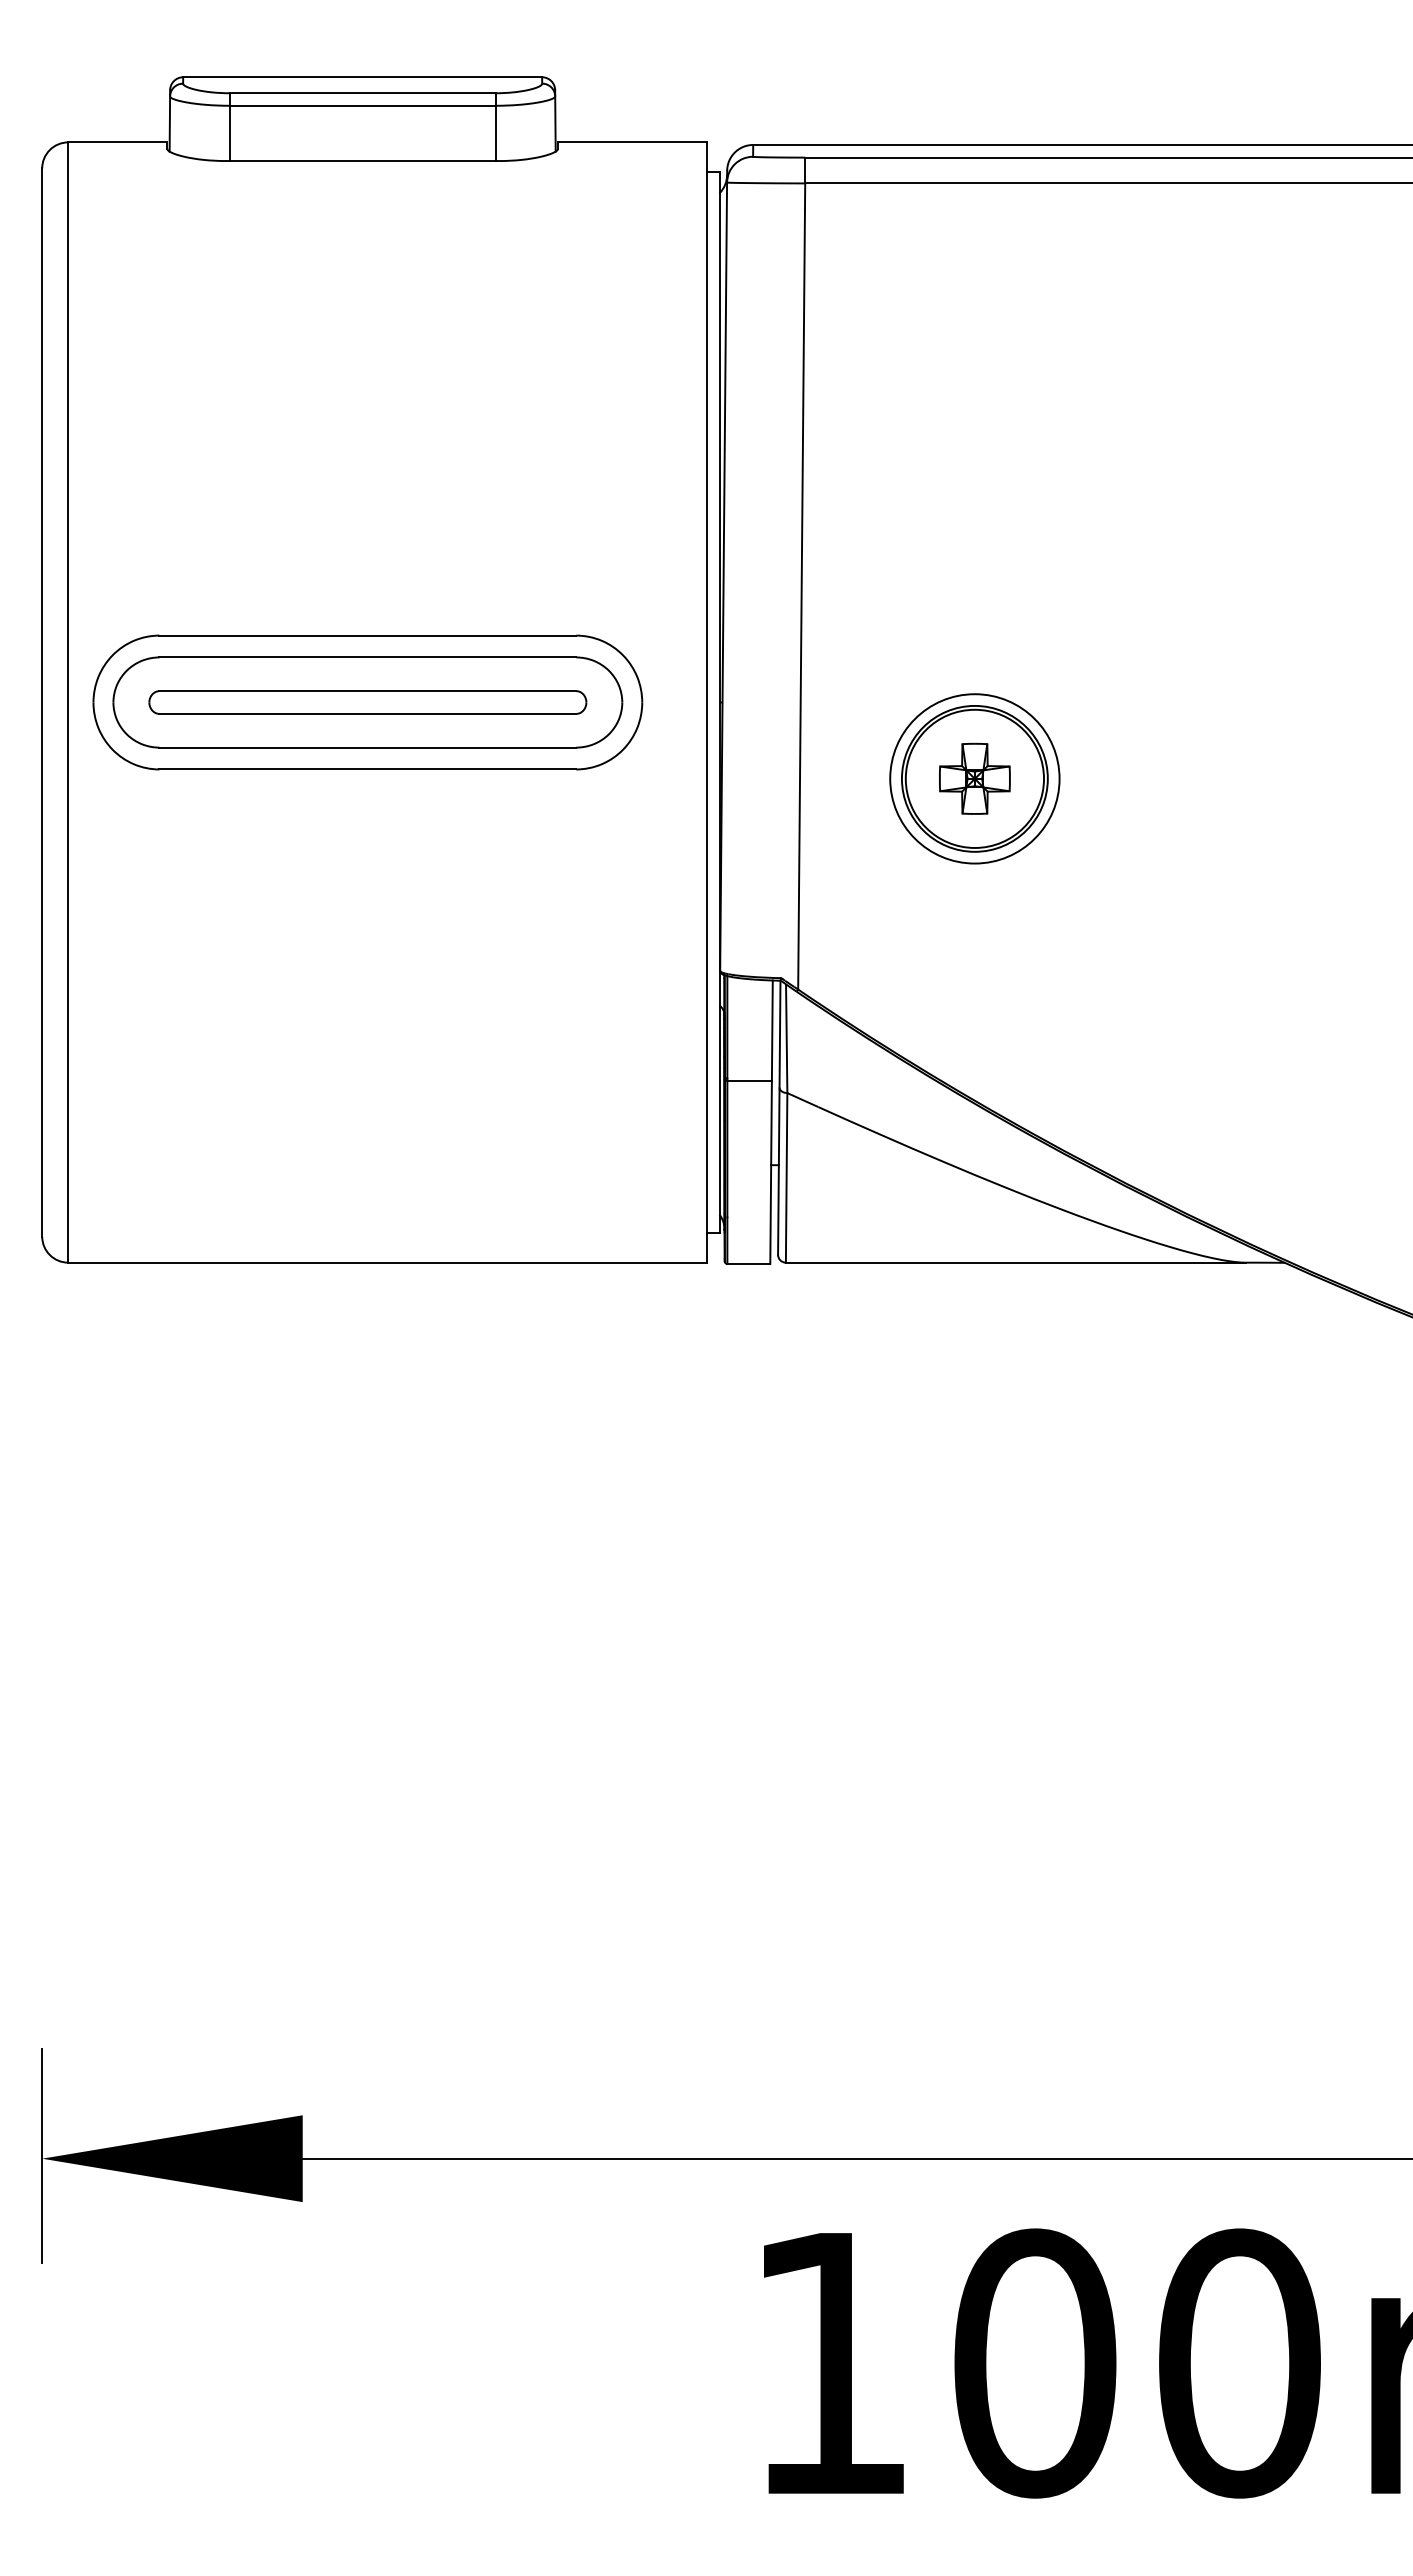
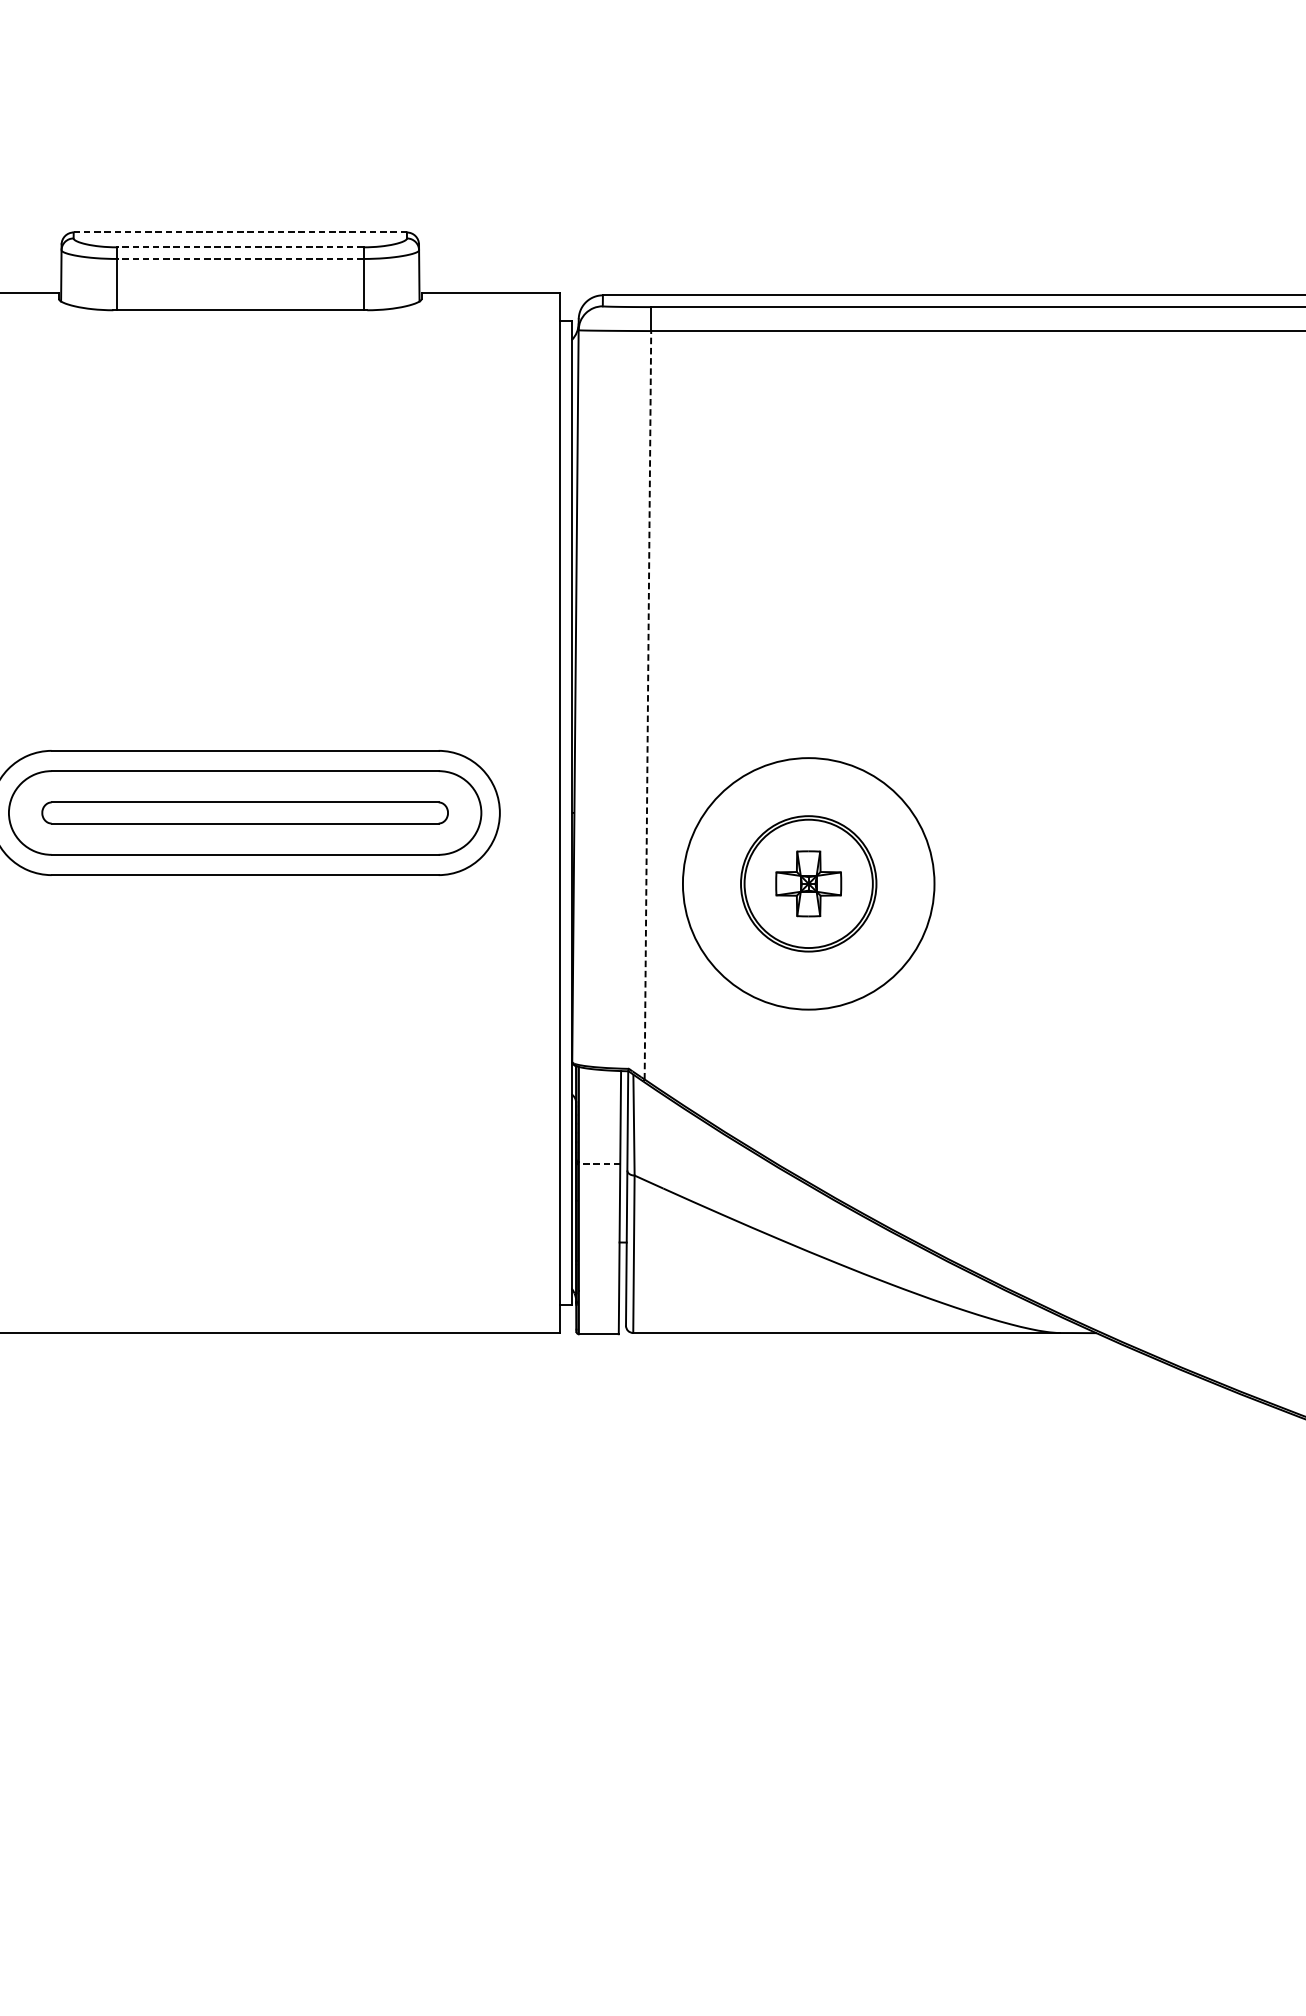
line: (363, 77) -> (241, 232), solid -> dashed
line: (362, 93) -> (240, 247), solid -> dashed
line: (362, 105) -> (240, 258), solid -> dashed
line: (801, 586) -> (647, 705), solid -> dashed
circle: (974, 778) -> (808, 883), size x1.6
line: (749, 1081) -> (599, 1164), solid -> dashed

